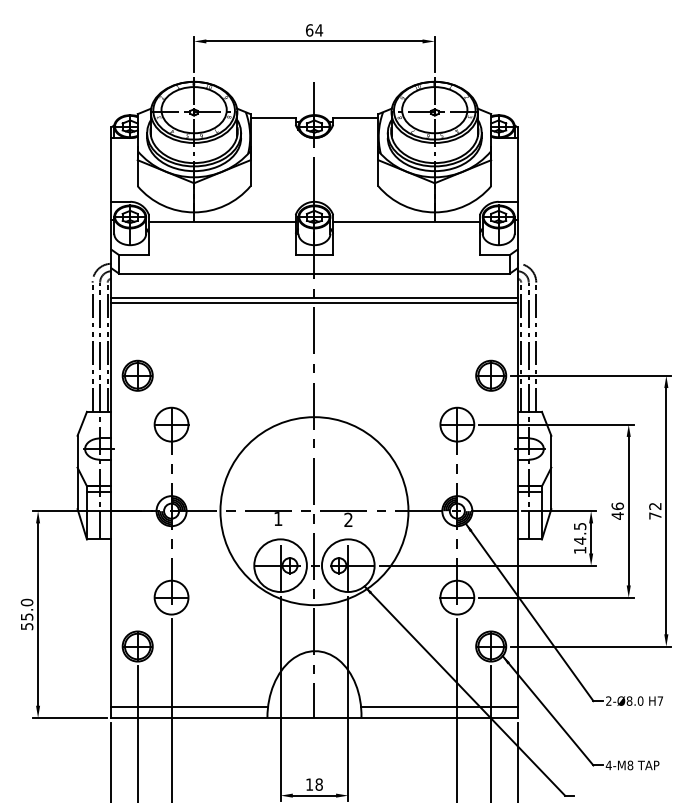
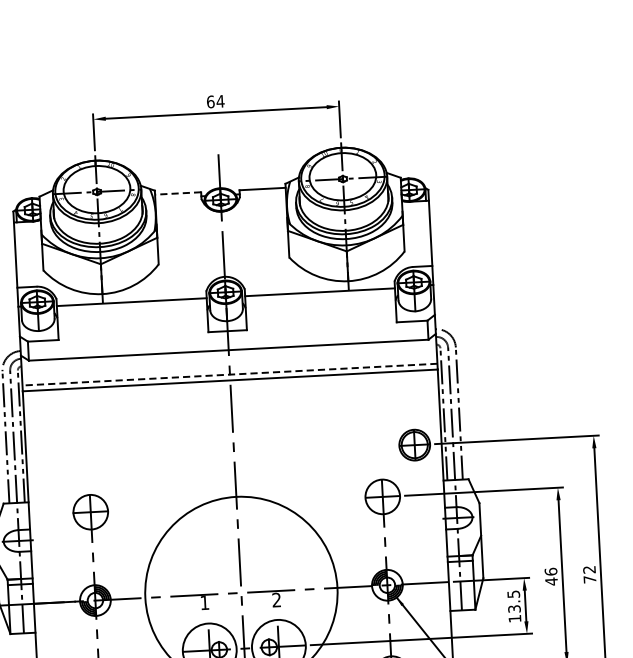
line: (273, 118) -> (178, 193), solid -> dashed
line: (313, 297) -> (228, 374), solid -> dashed
part: (137, 375) -> (53, 463), removed
text: (579, 540) -> (513, 608), 14.5 -> 13.5

